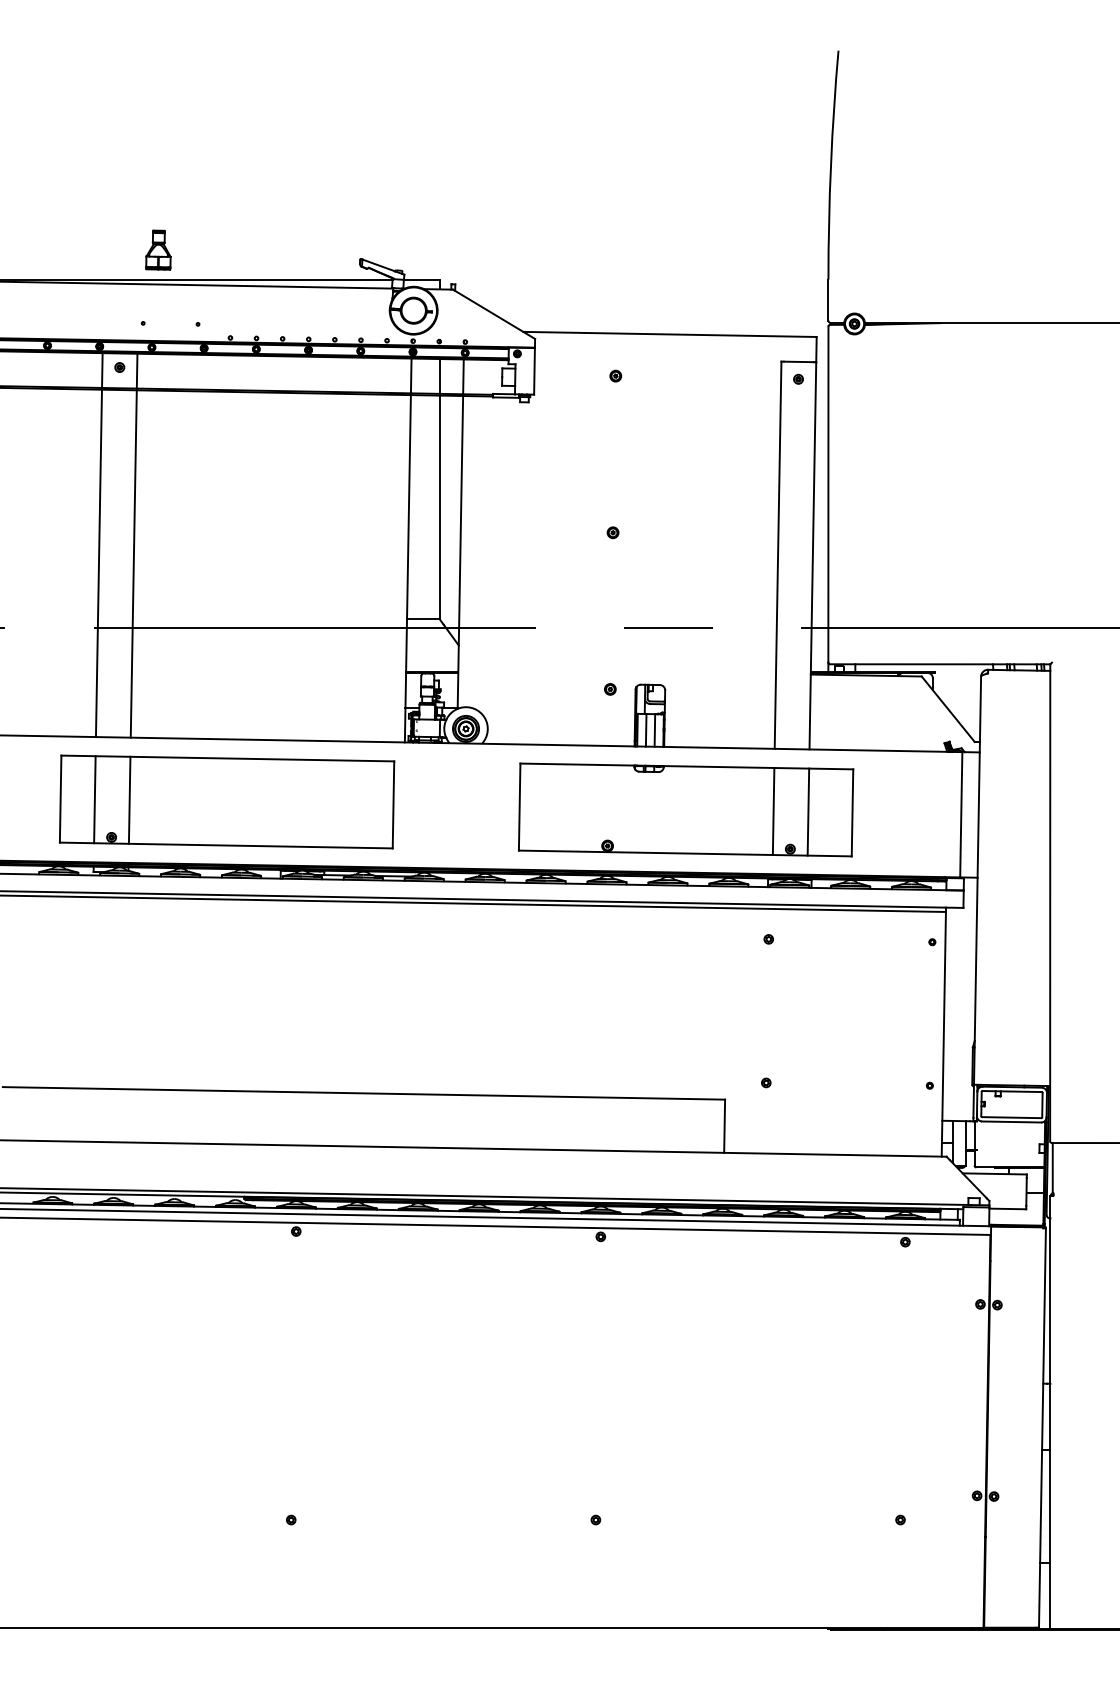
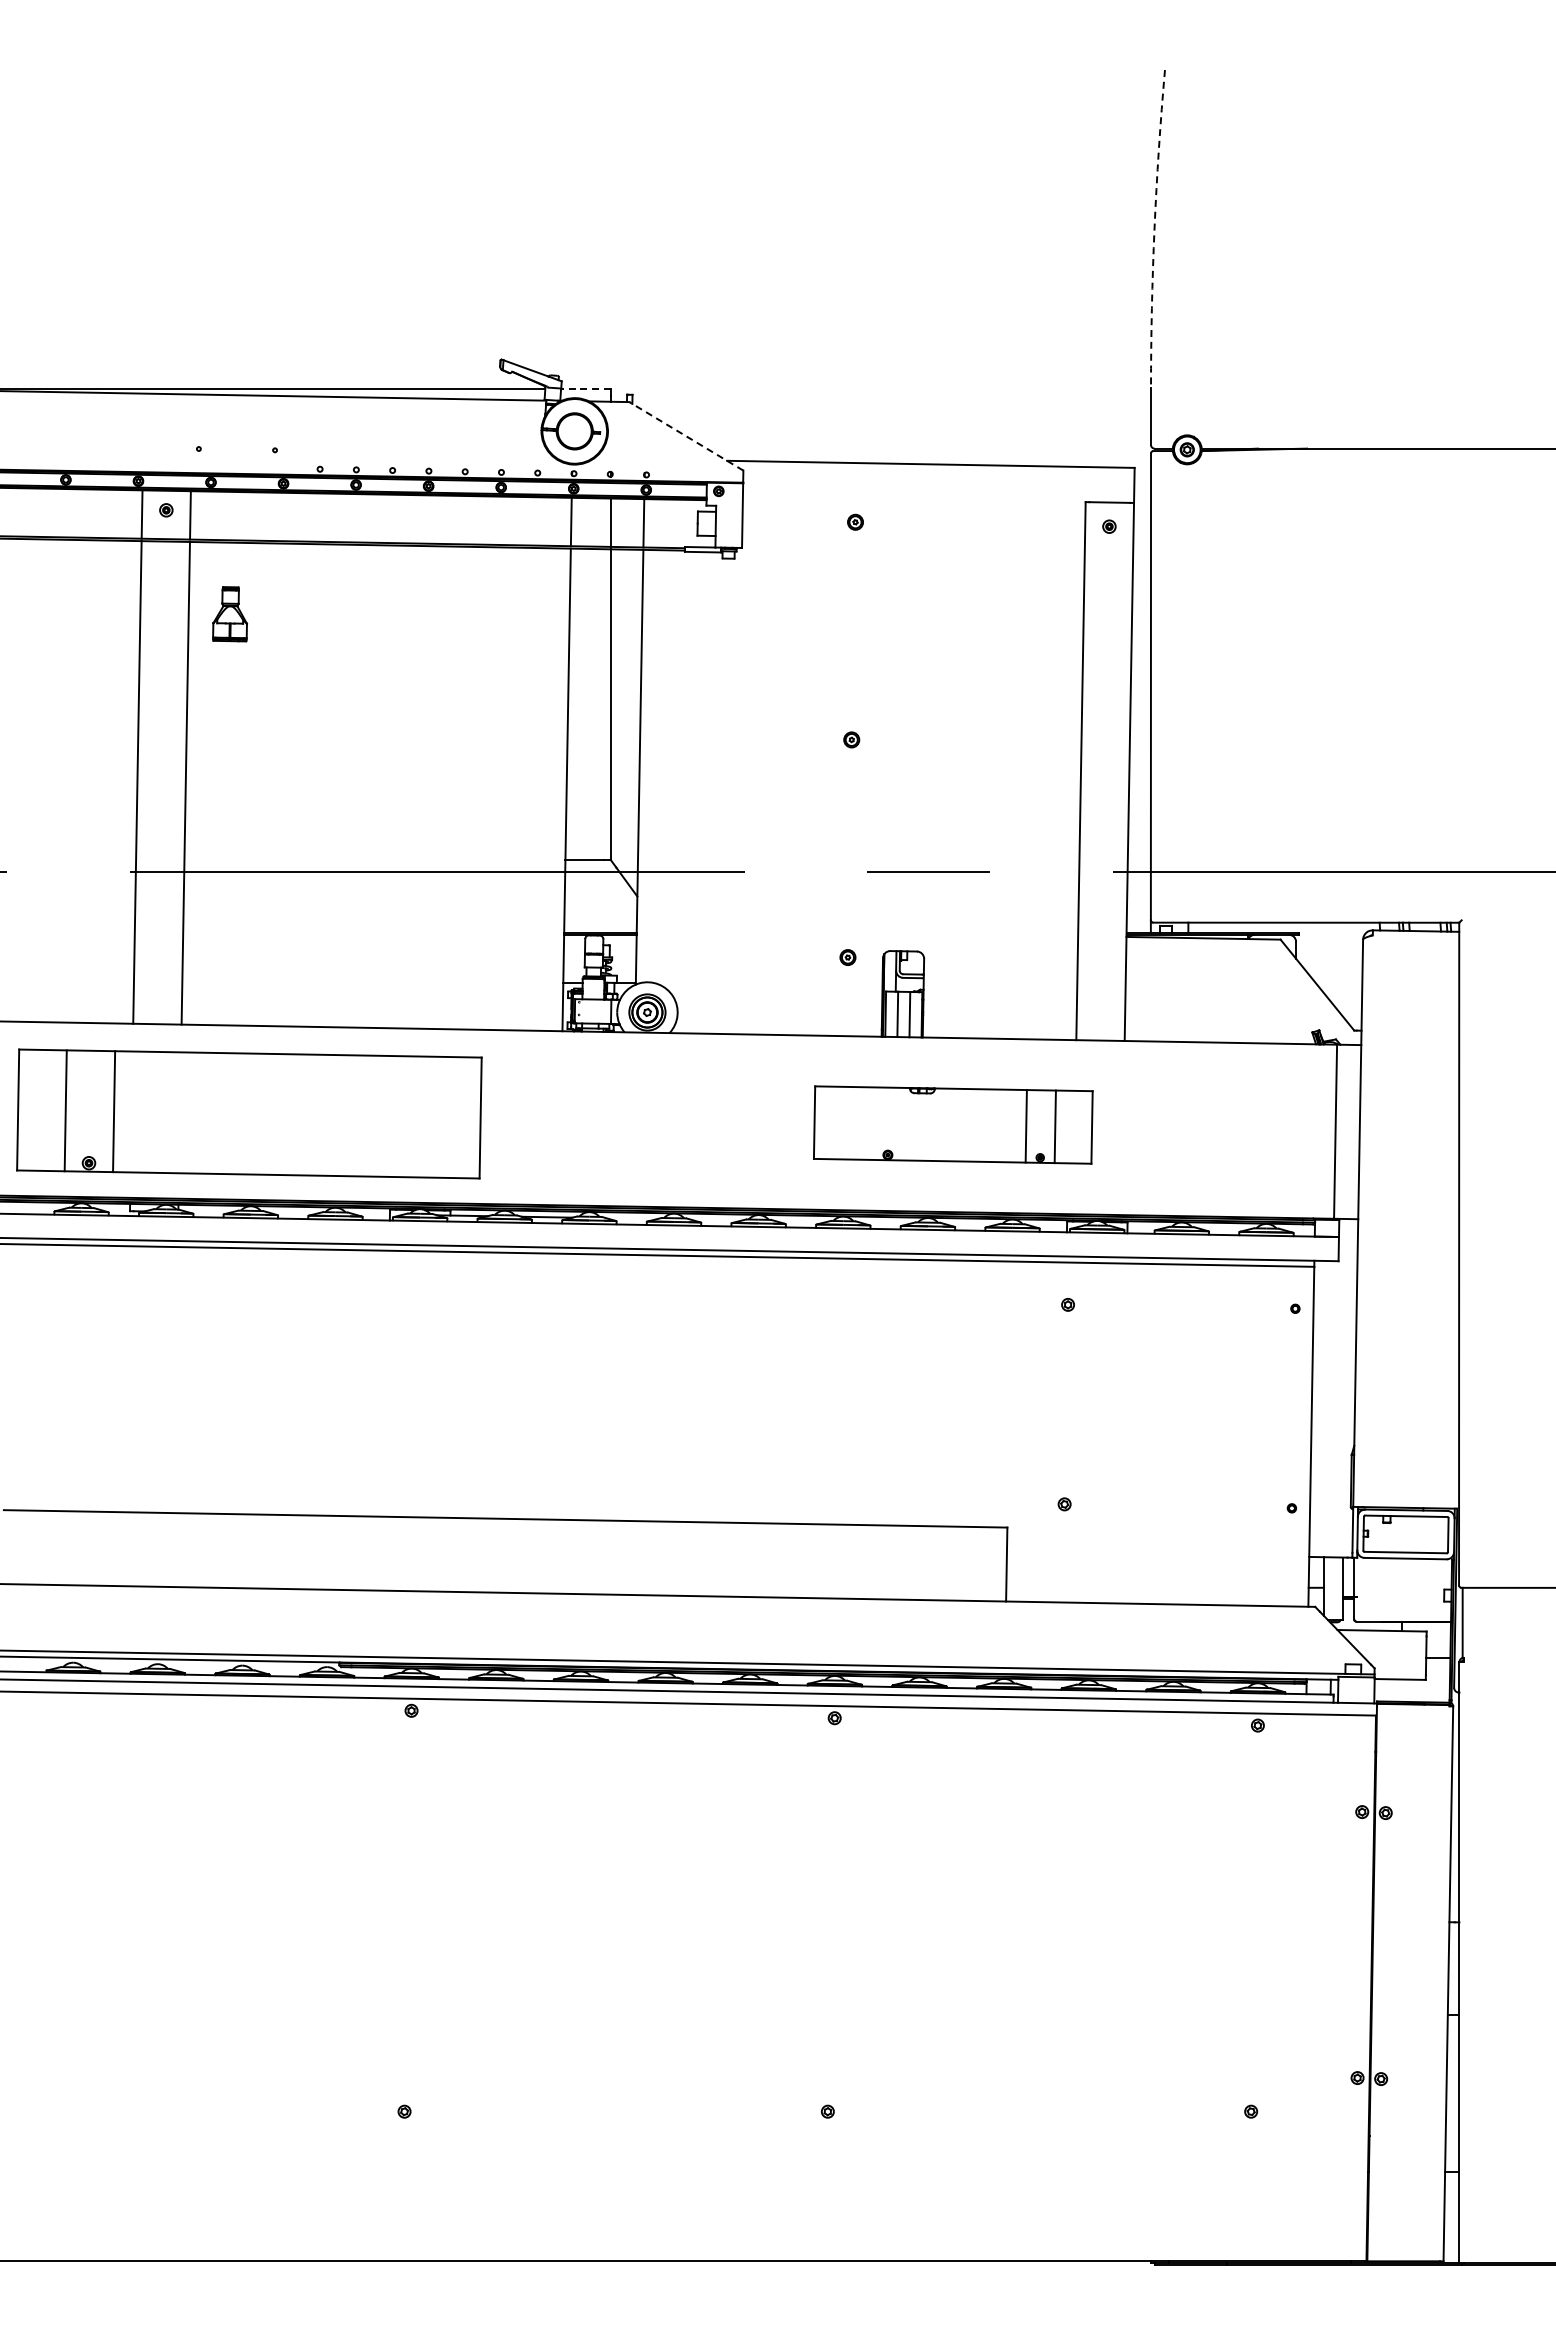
arc: (830, 164) -> (1154, 228), solid -> dashed
part: (158, 250) -> (230, 614), moved
line: (422, 279) -> (586, 388), solid -> dashed
line: (494, 314) -> (686, 436), solid -> dashed
part: (227, 801) -> (249, 1113), moved
part: (686, 809) -> (953, 1124), size x0.6

